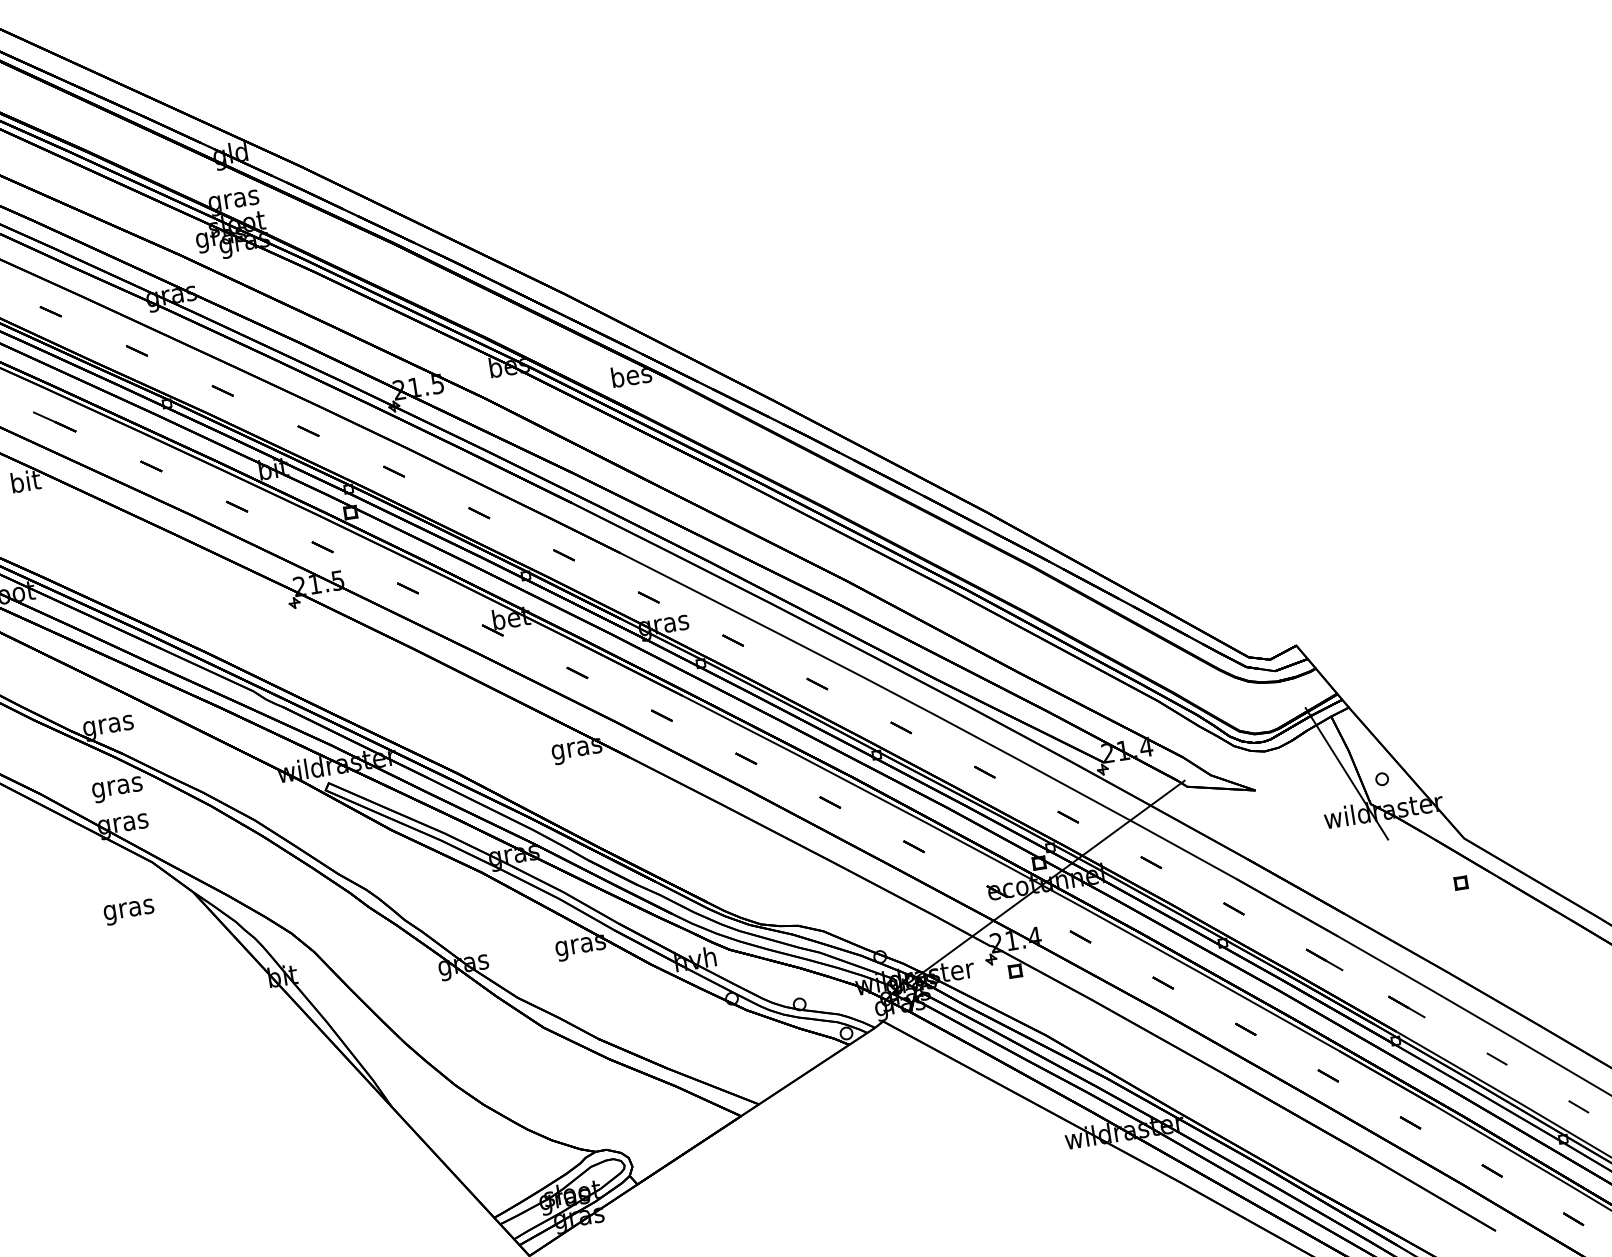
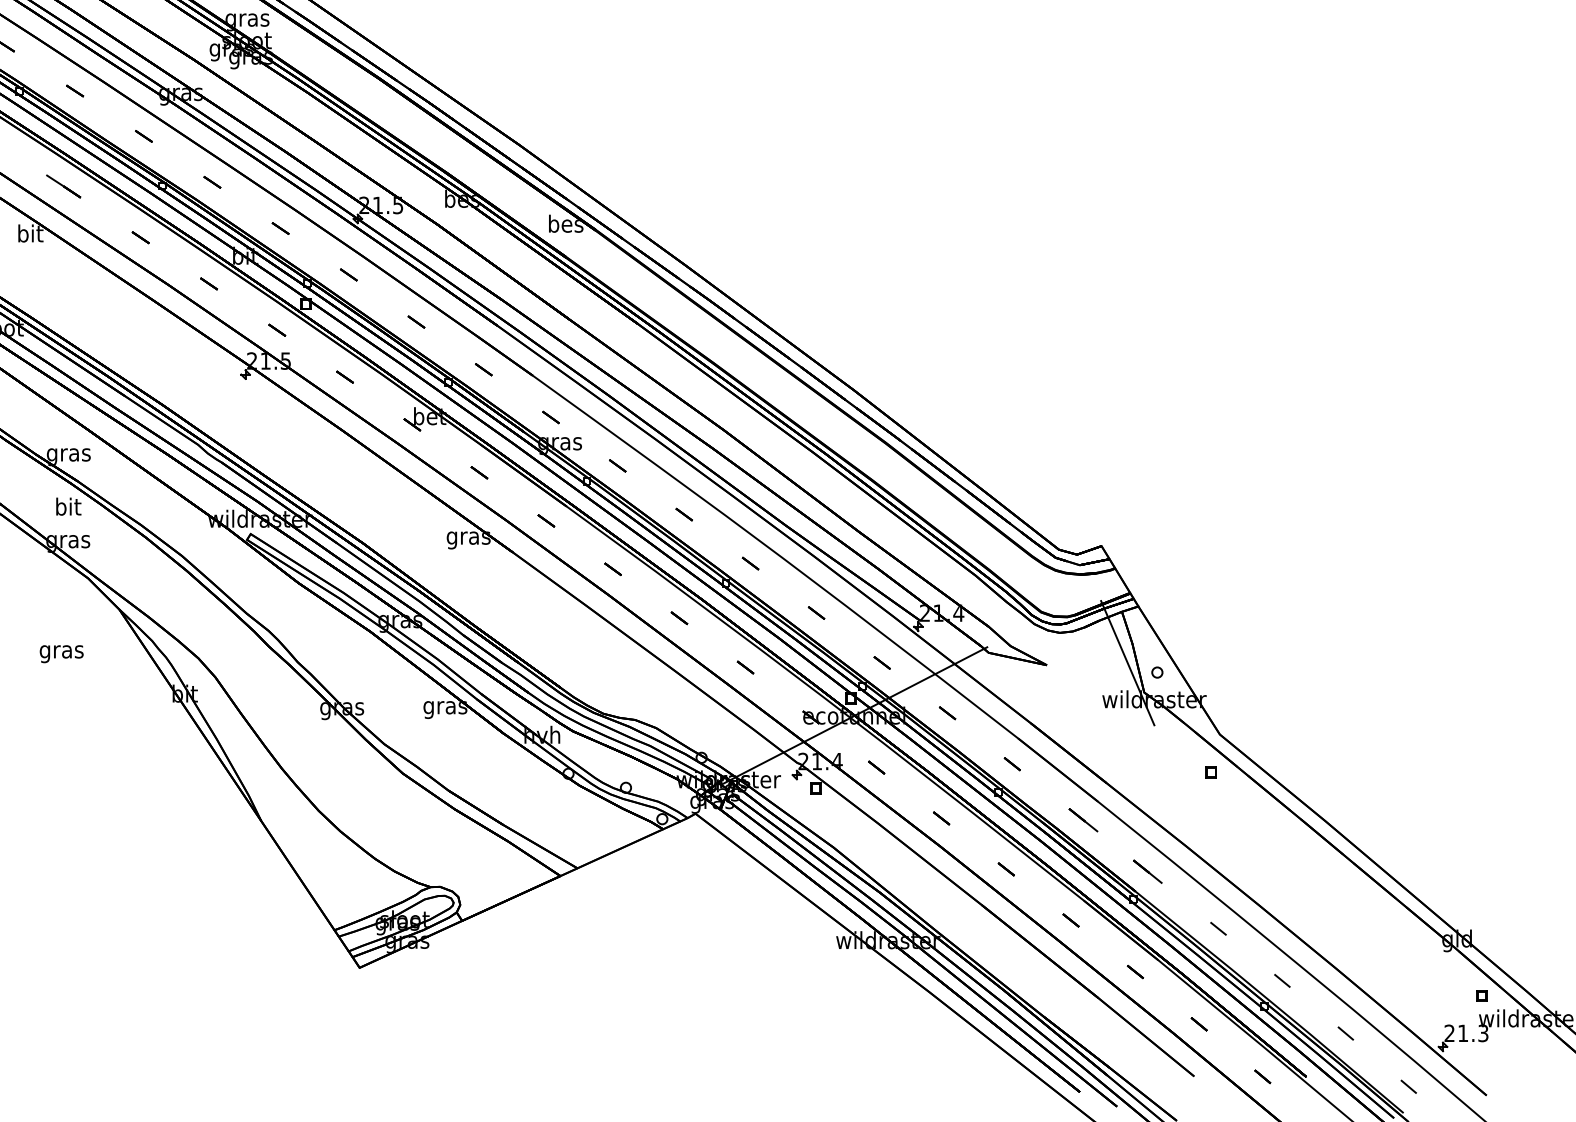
text: (117, 786) -> (68, 508), gras -> bit
text: (129, 912) -> (61, 654), moved

